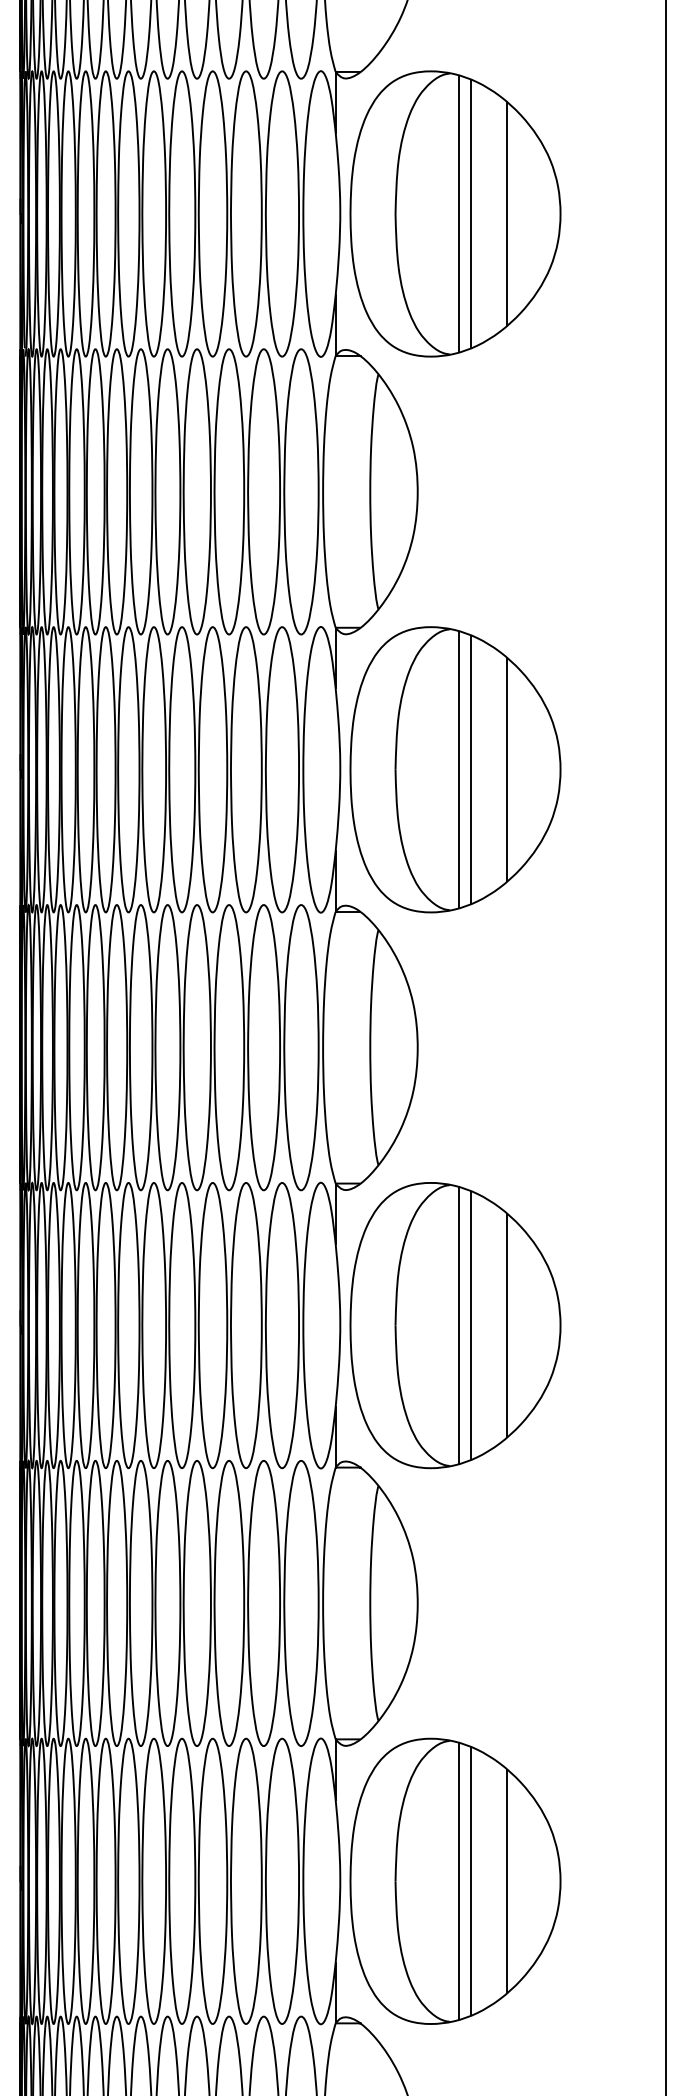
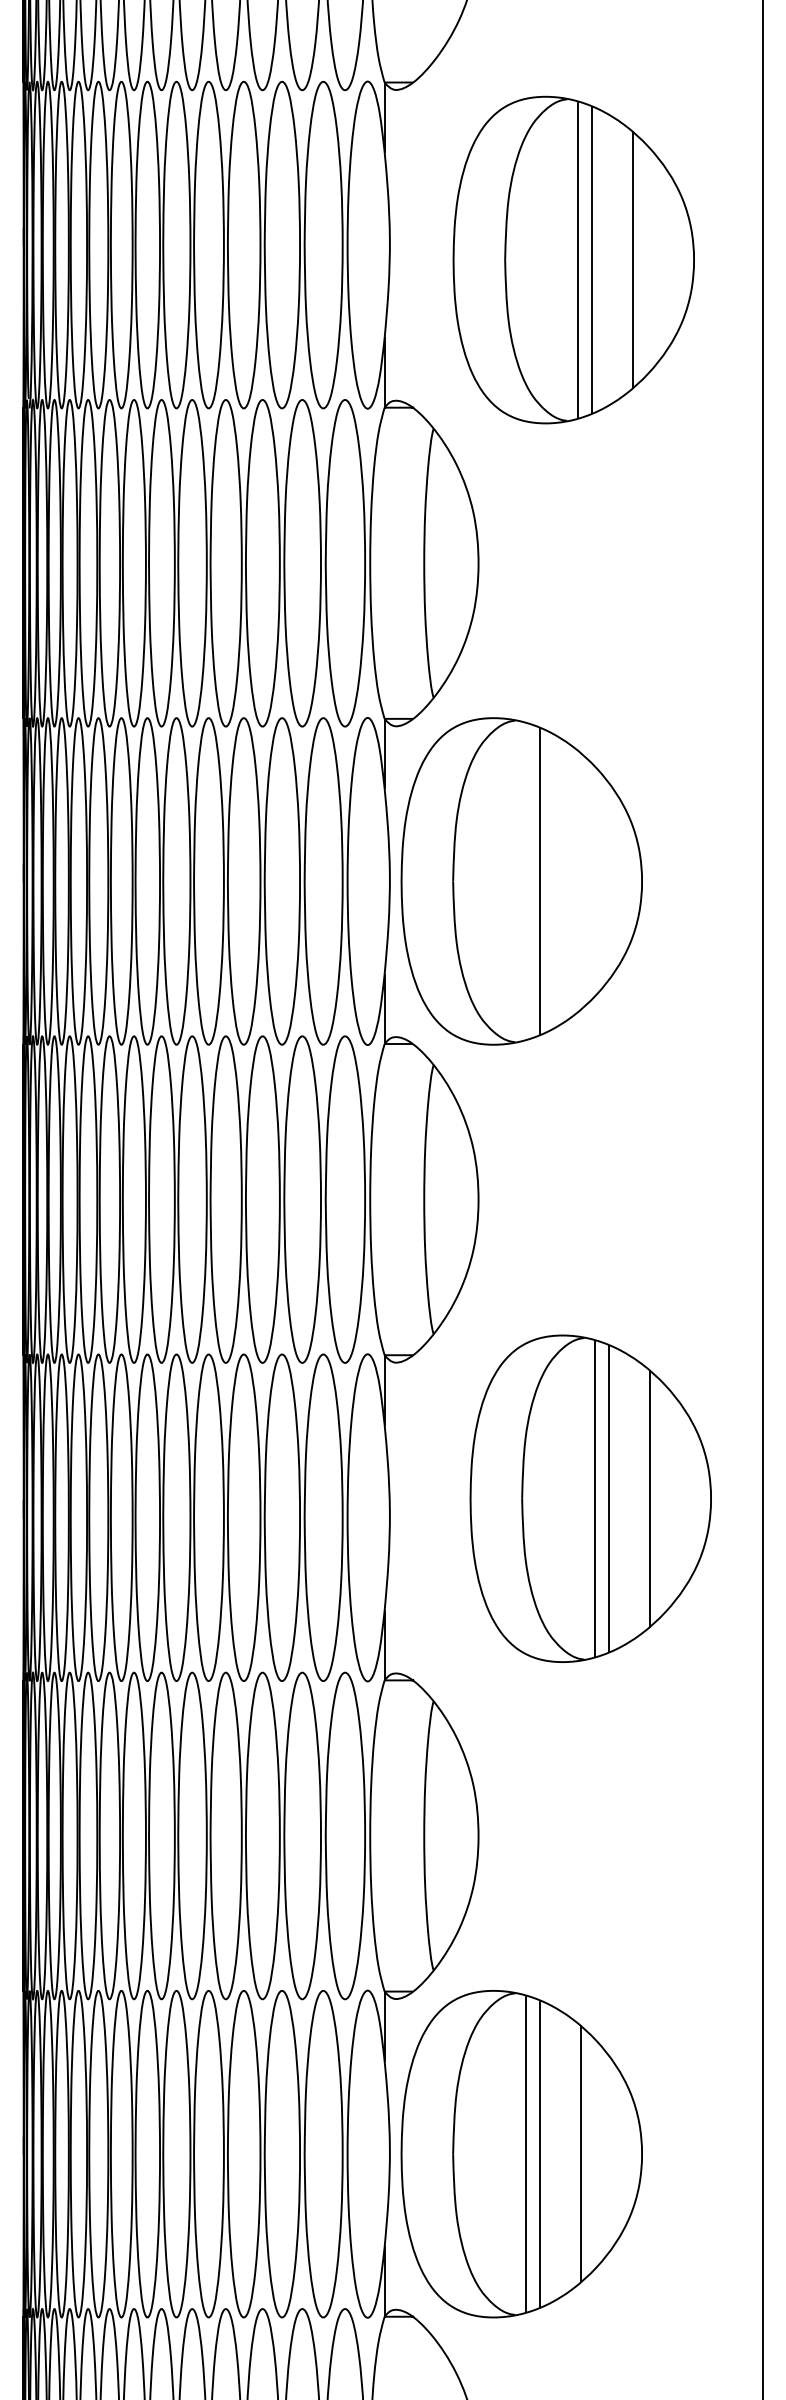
part: (455, 213) -> (573, 259), moved
line: (459, 769) -> (526, 881), removed
line: (506, 769) -> (580, 881), removed
part: (455, 1325) -> (590, 1498), moved

